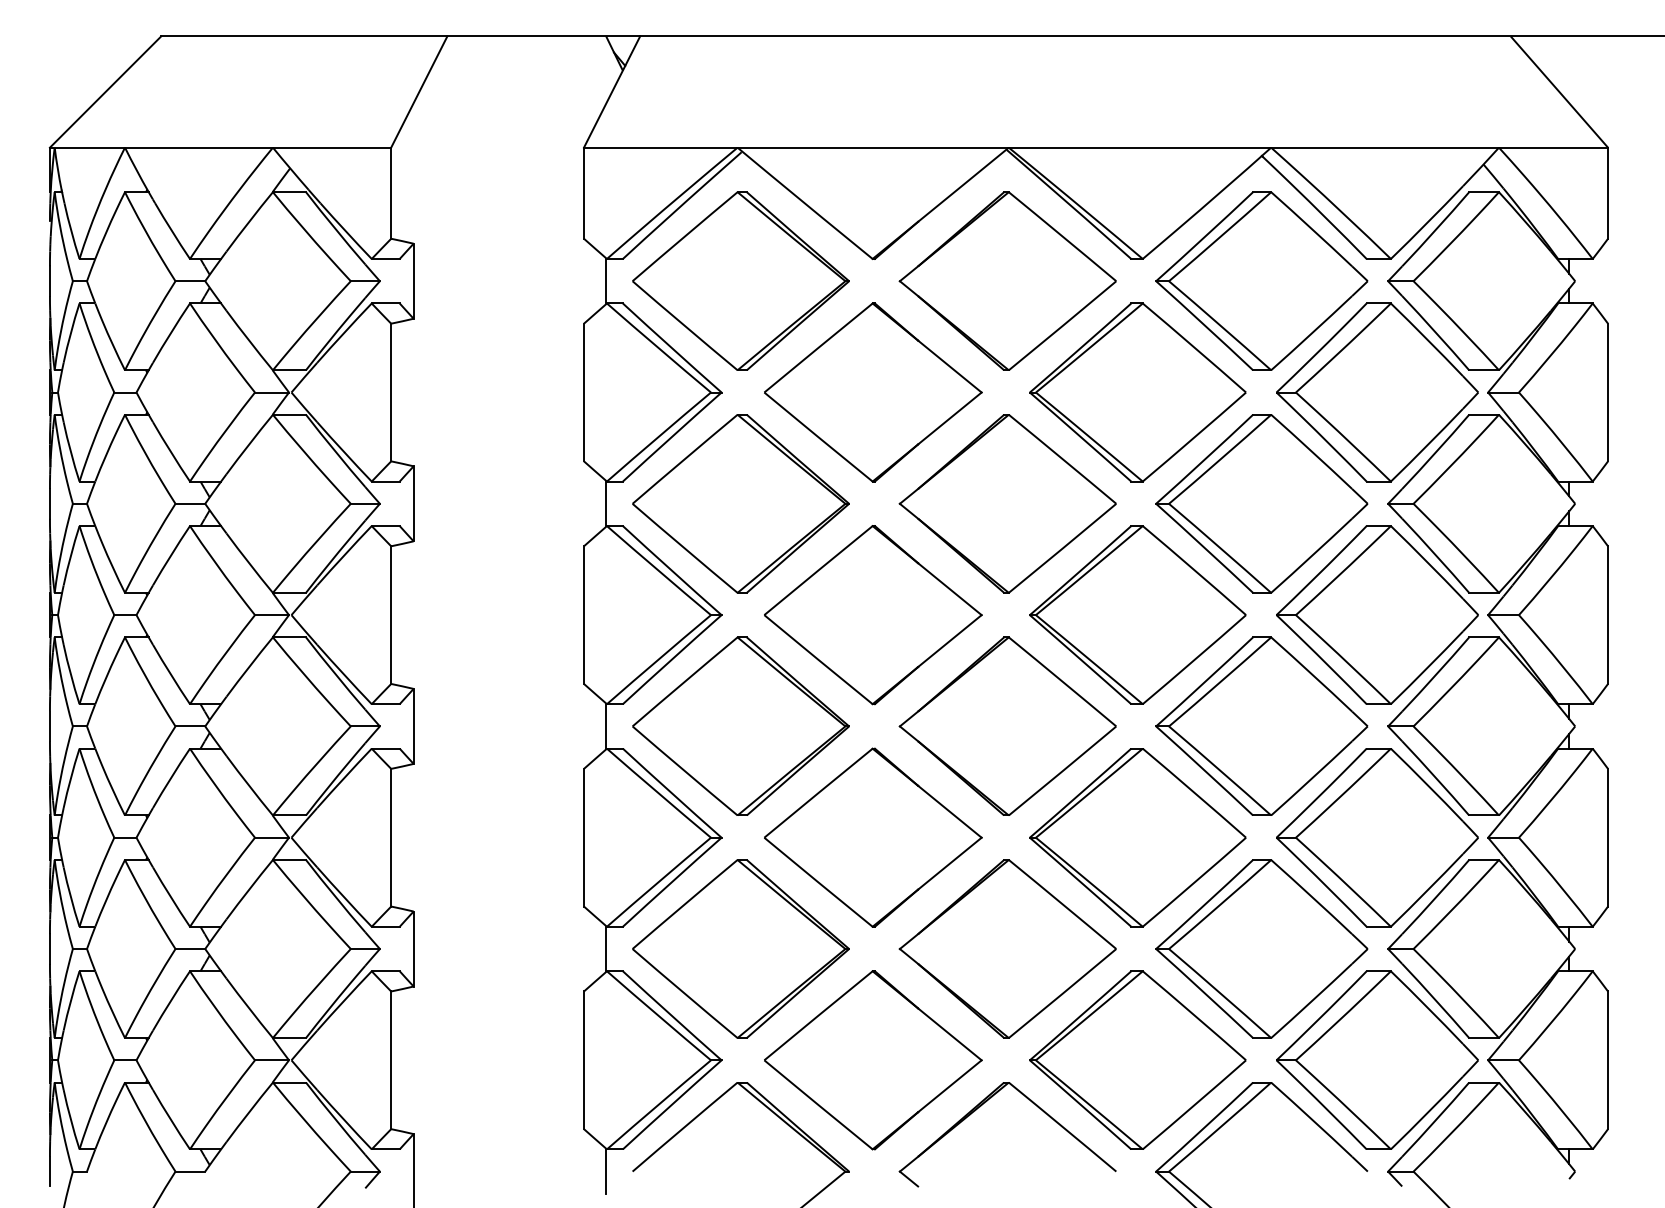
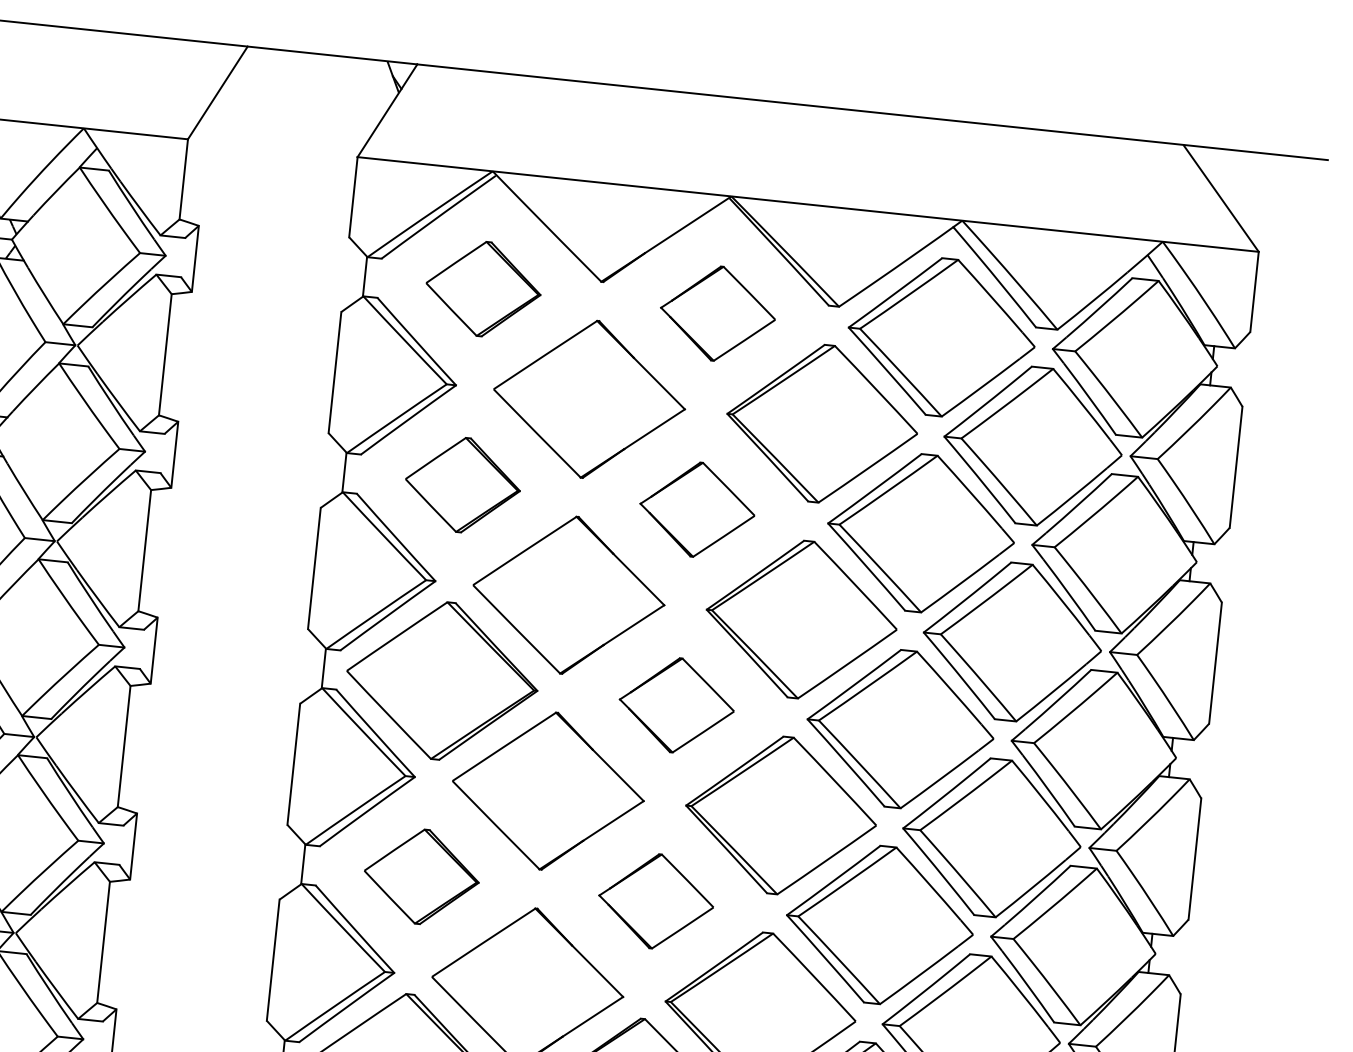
part: (740, 280) -> (483, 288), size x0.6
part: (1007, 280) -> (718, 313), size x0.6
part: (740, 503) -> (462, 484), size x0.6
part: (1007, 503) -> (697, 509), size x0.6
part: (1007, 725) -> (676, 704), size x0.6
part: (740, 948) -> (421, 876), size x0.6
part: (1007, 948) -> (656, 901), size x0.6

